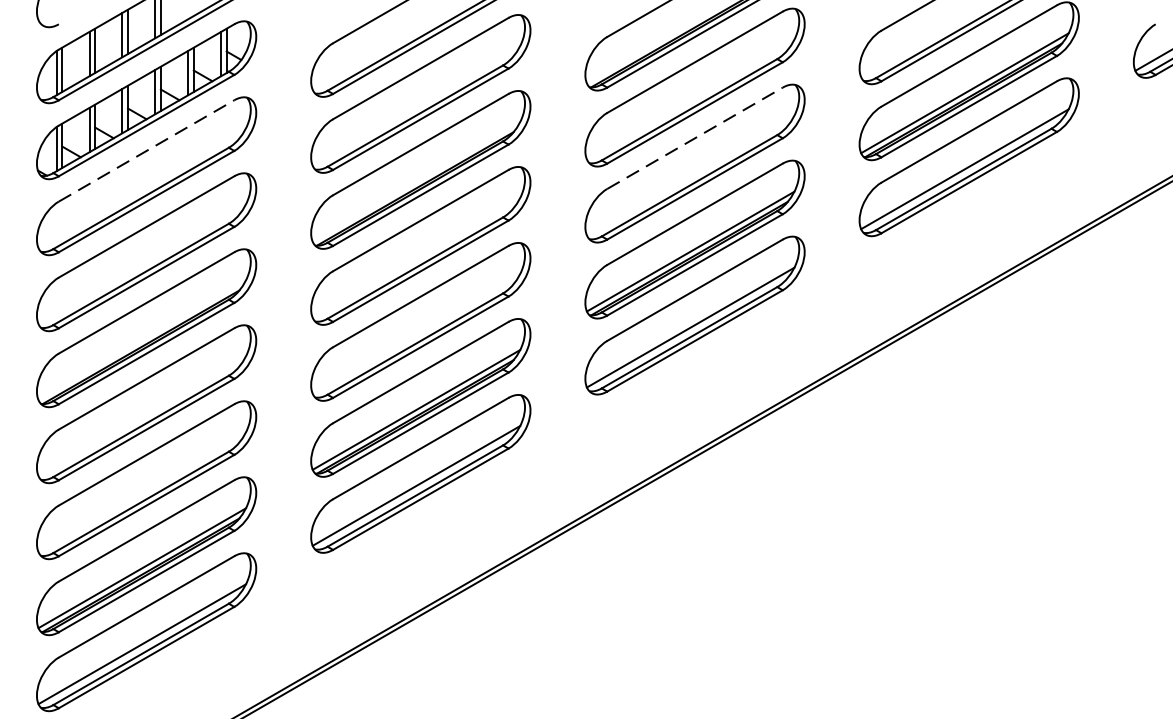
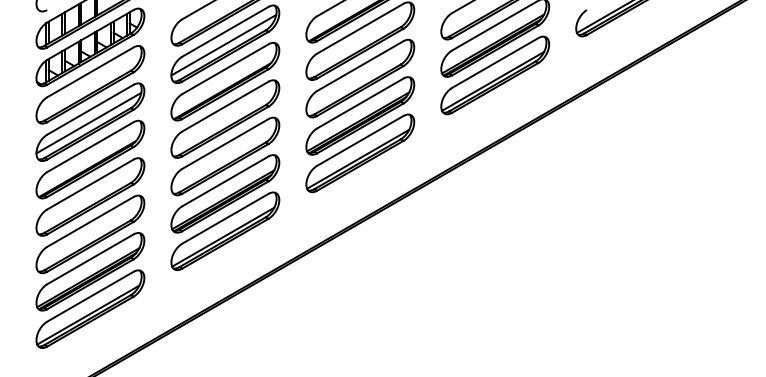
line: (417, 94) -> (223, 44), added
line: (695, 139) -> (360, 66), dashed -> solid
line: (146, 151) -> (90, 72), dashed -> solid
line: (142, 252) -> (88, 122), added

